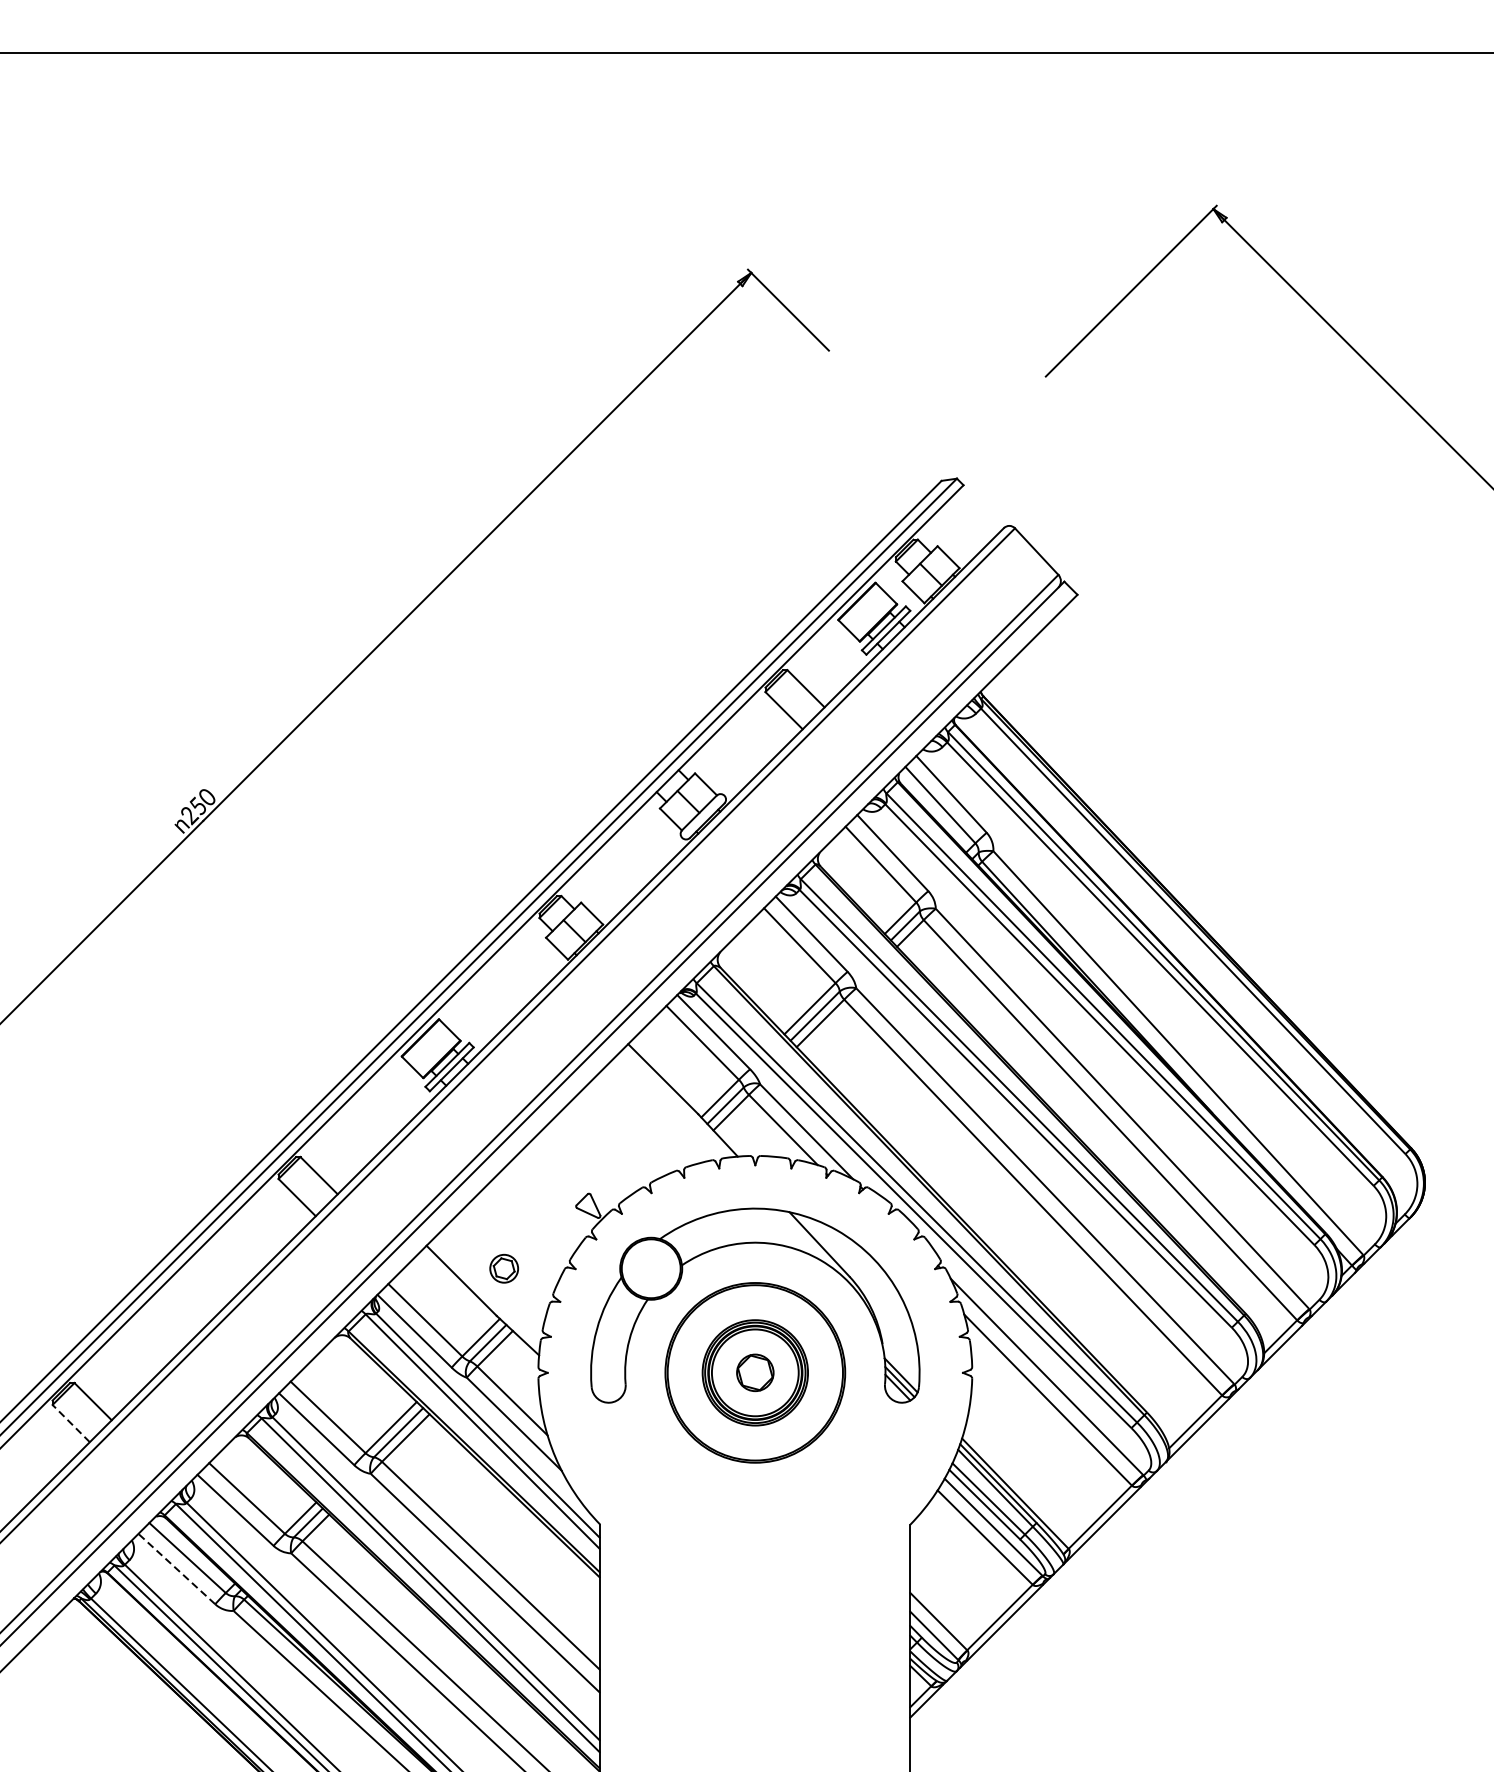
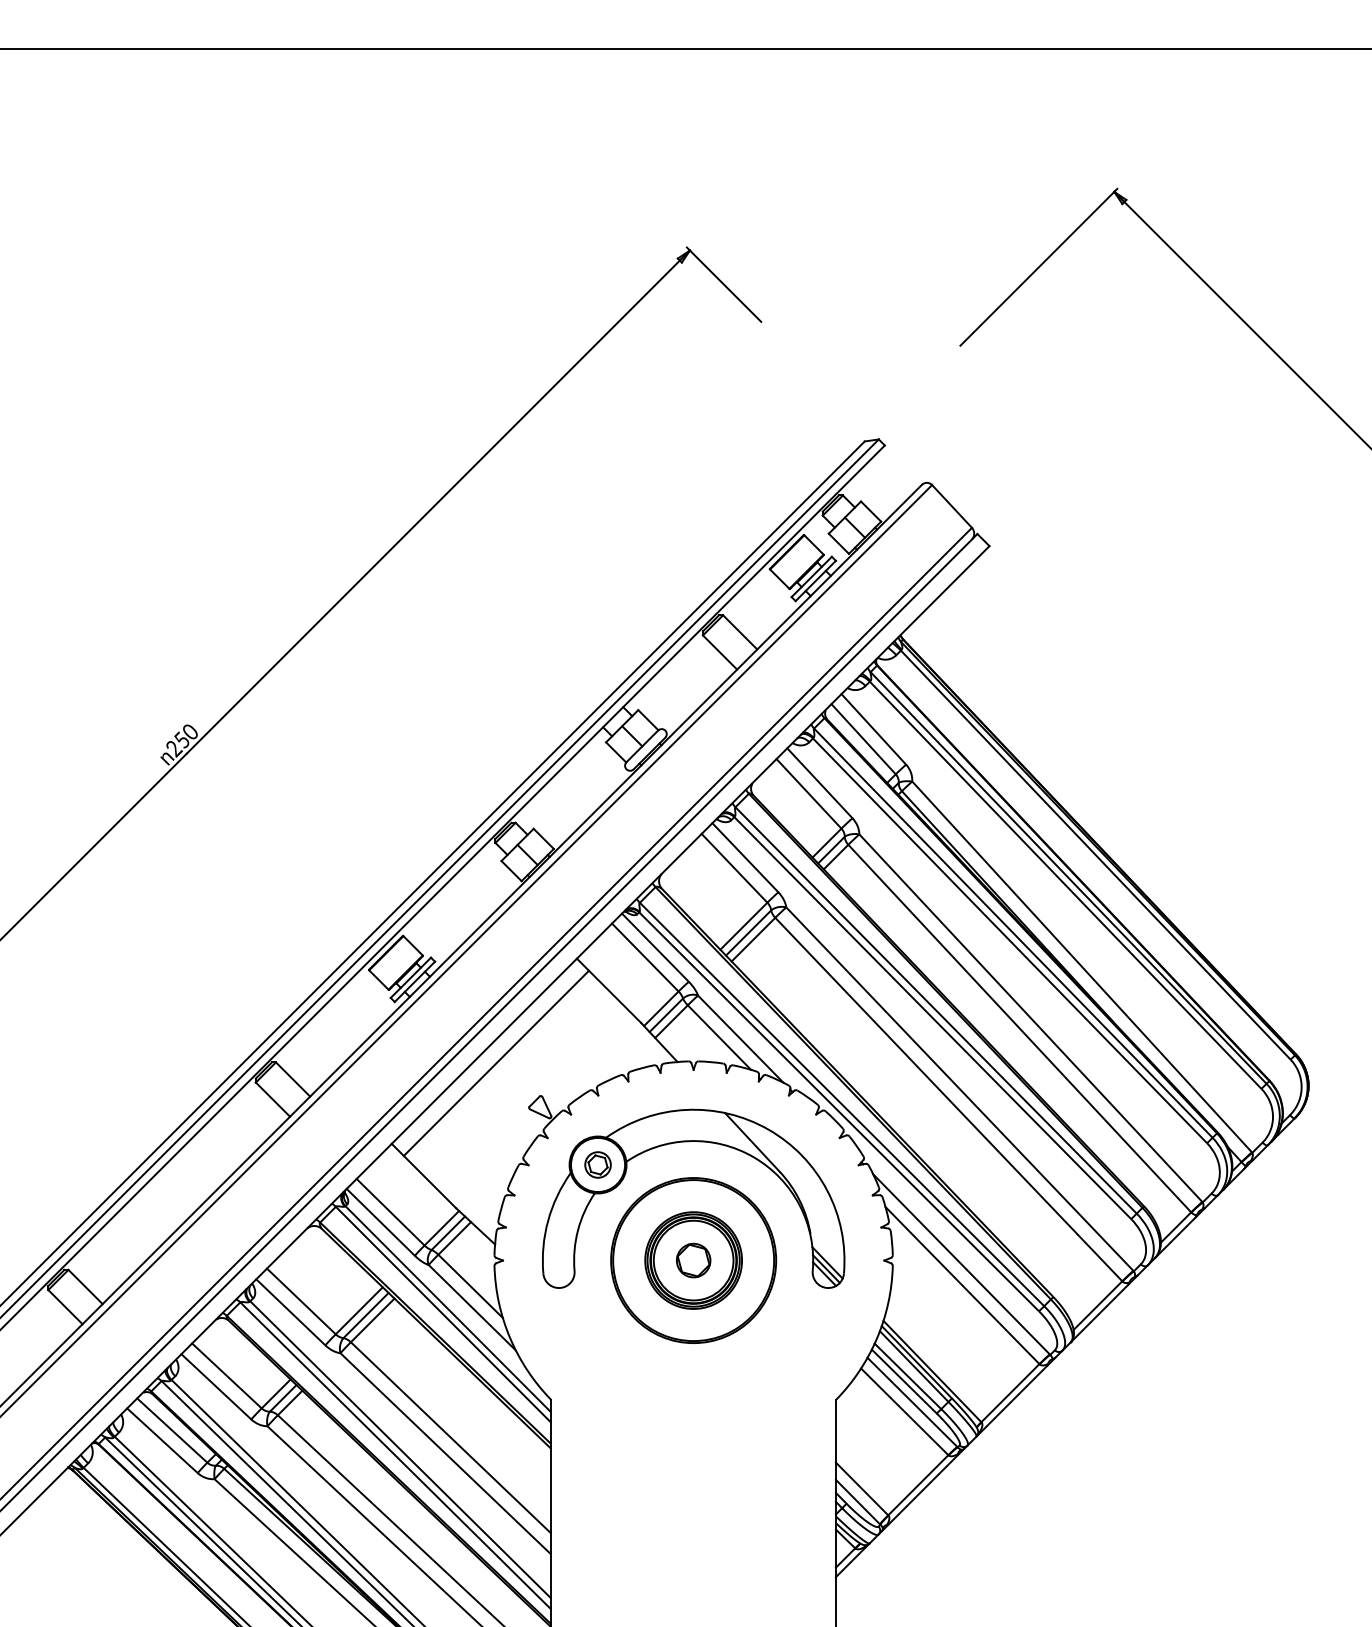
line: (540, 1157) -> (496, 1062), added
part: (503, 1268) -> (597, 1164), moved
line: (71, 1422) -> (65, 1306), dashed -> solid
line: (176, 1568) -> (162, 1440), dashed -> solid

